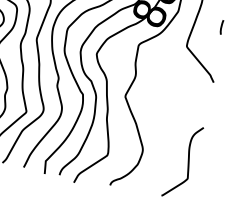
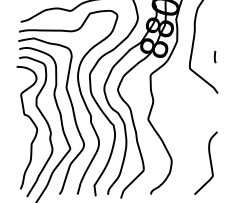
curve: (221, 26) -> (214, 56), moved

